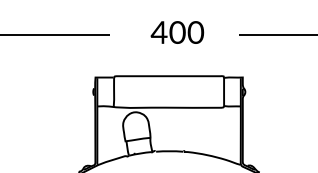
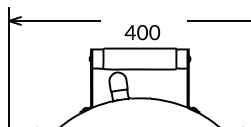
text: (177, 32) -> (142, 32), moved

